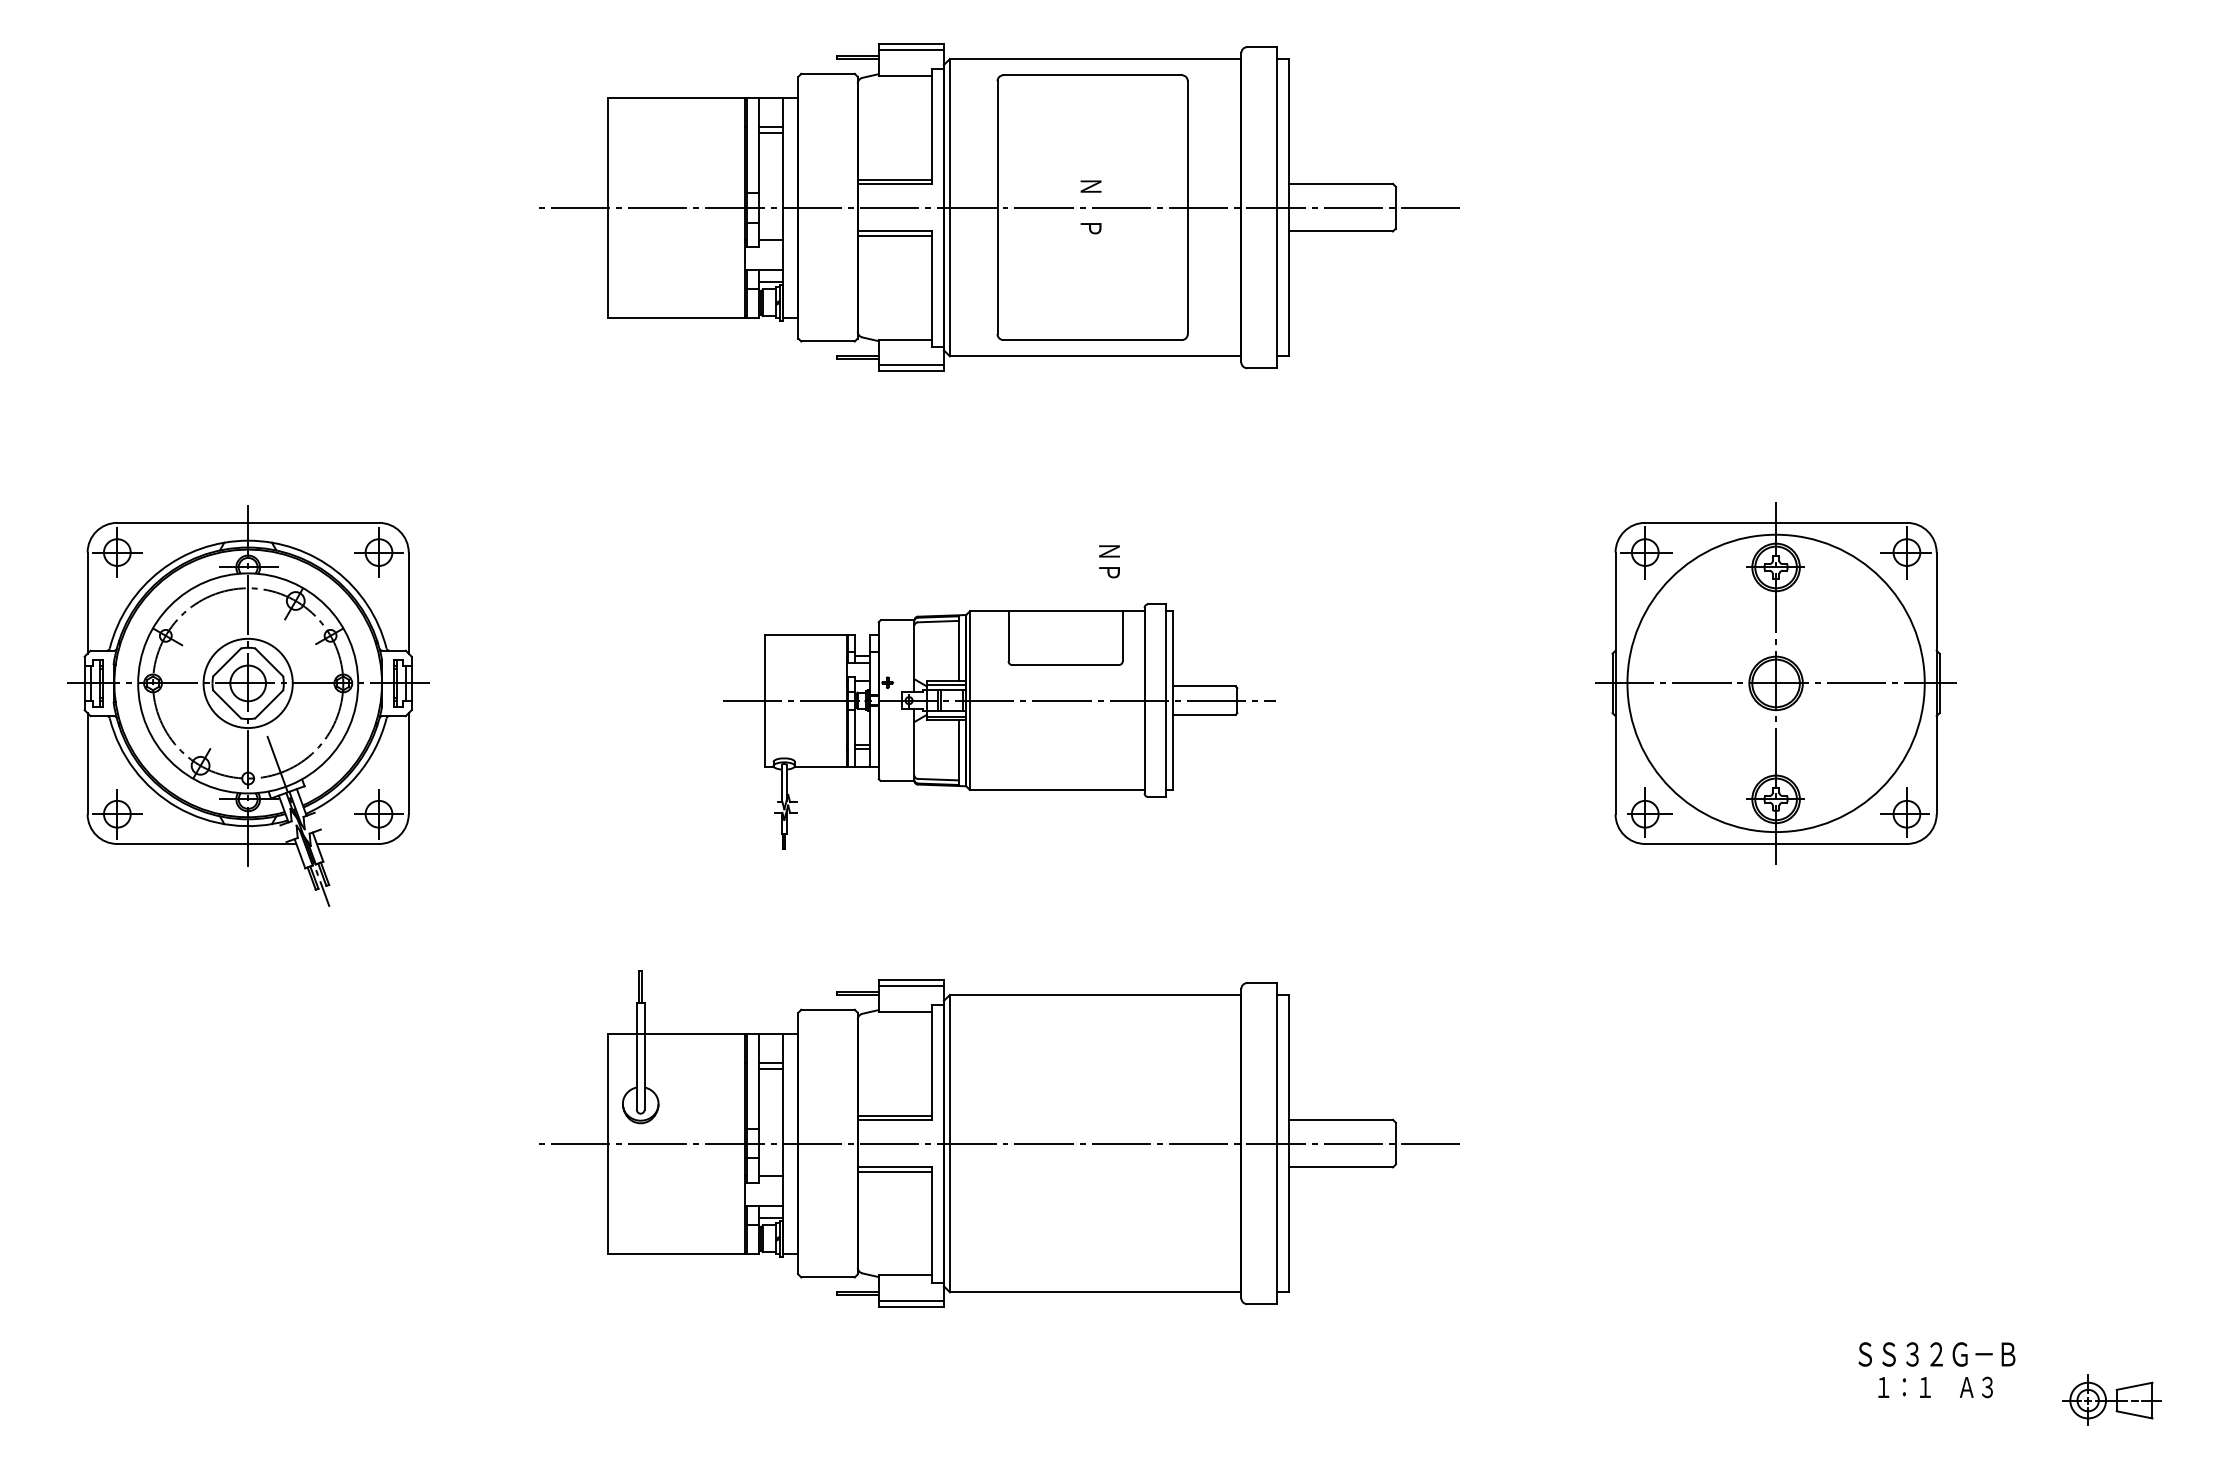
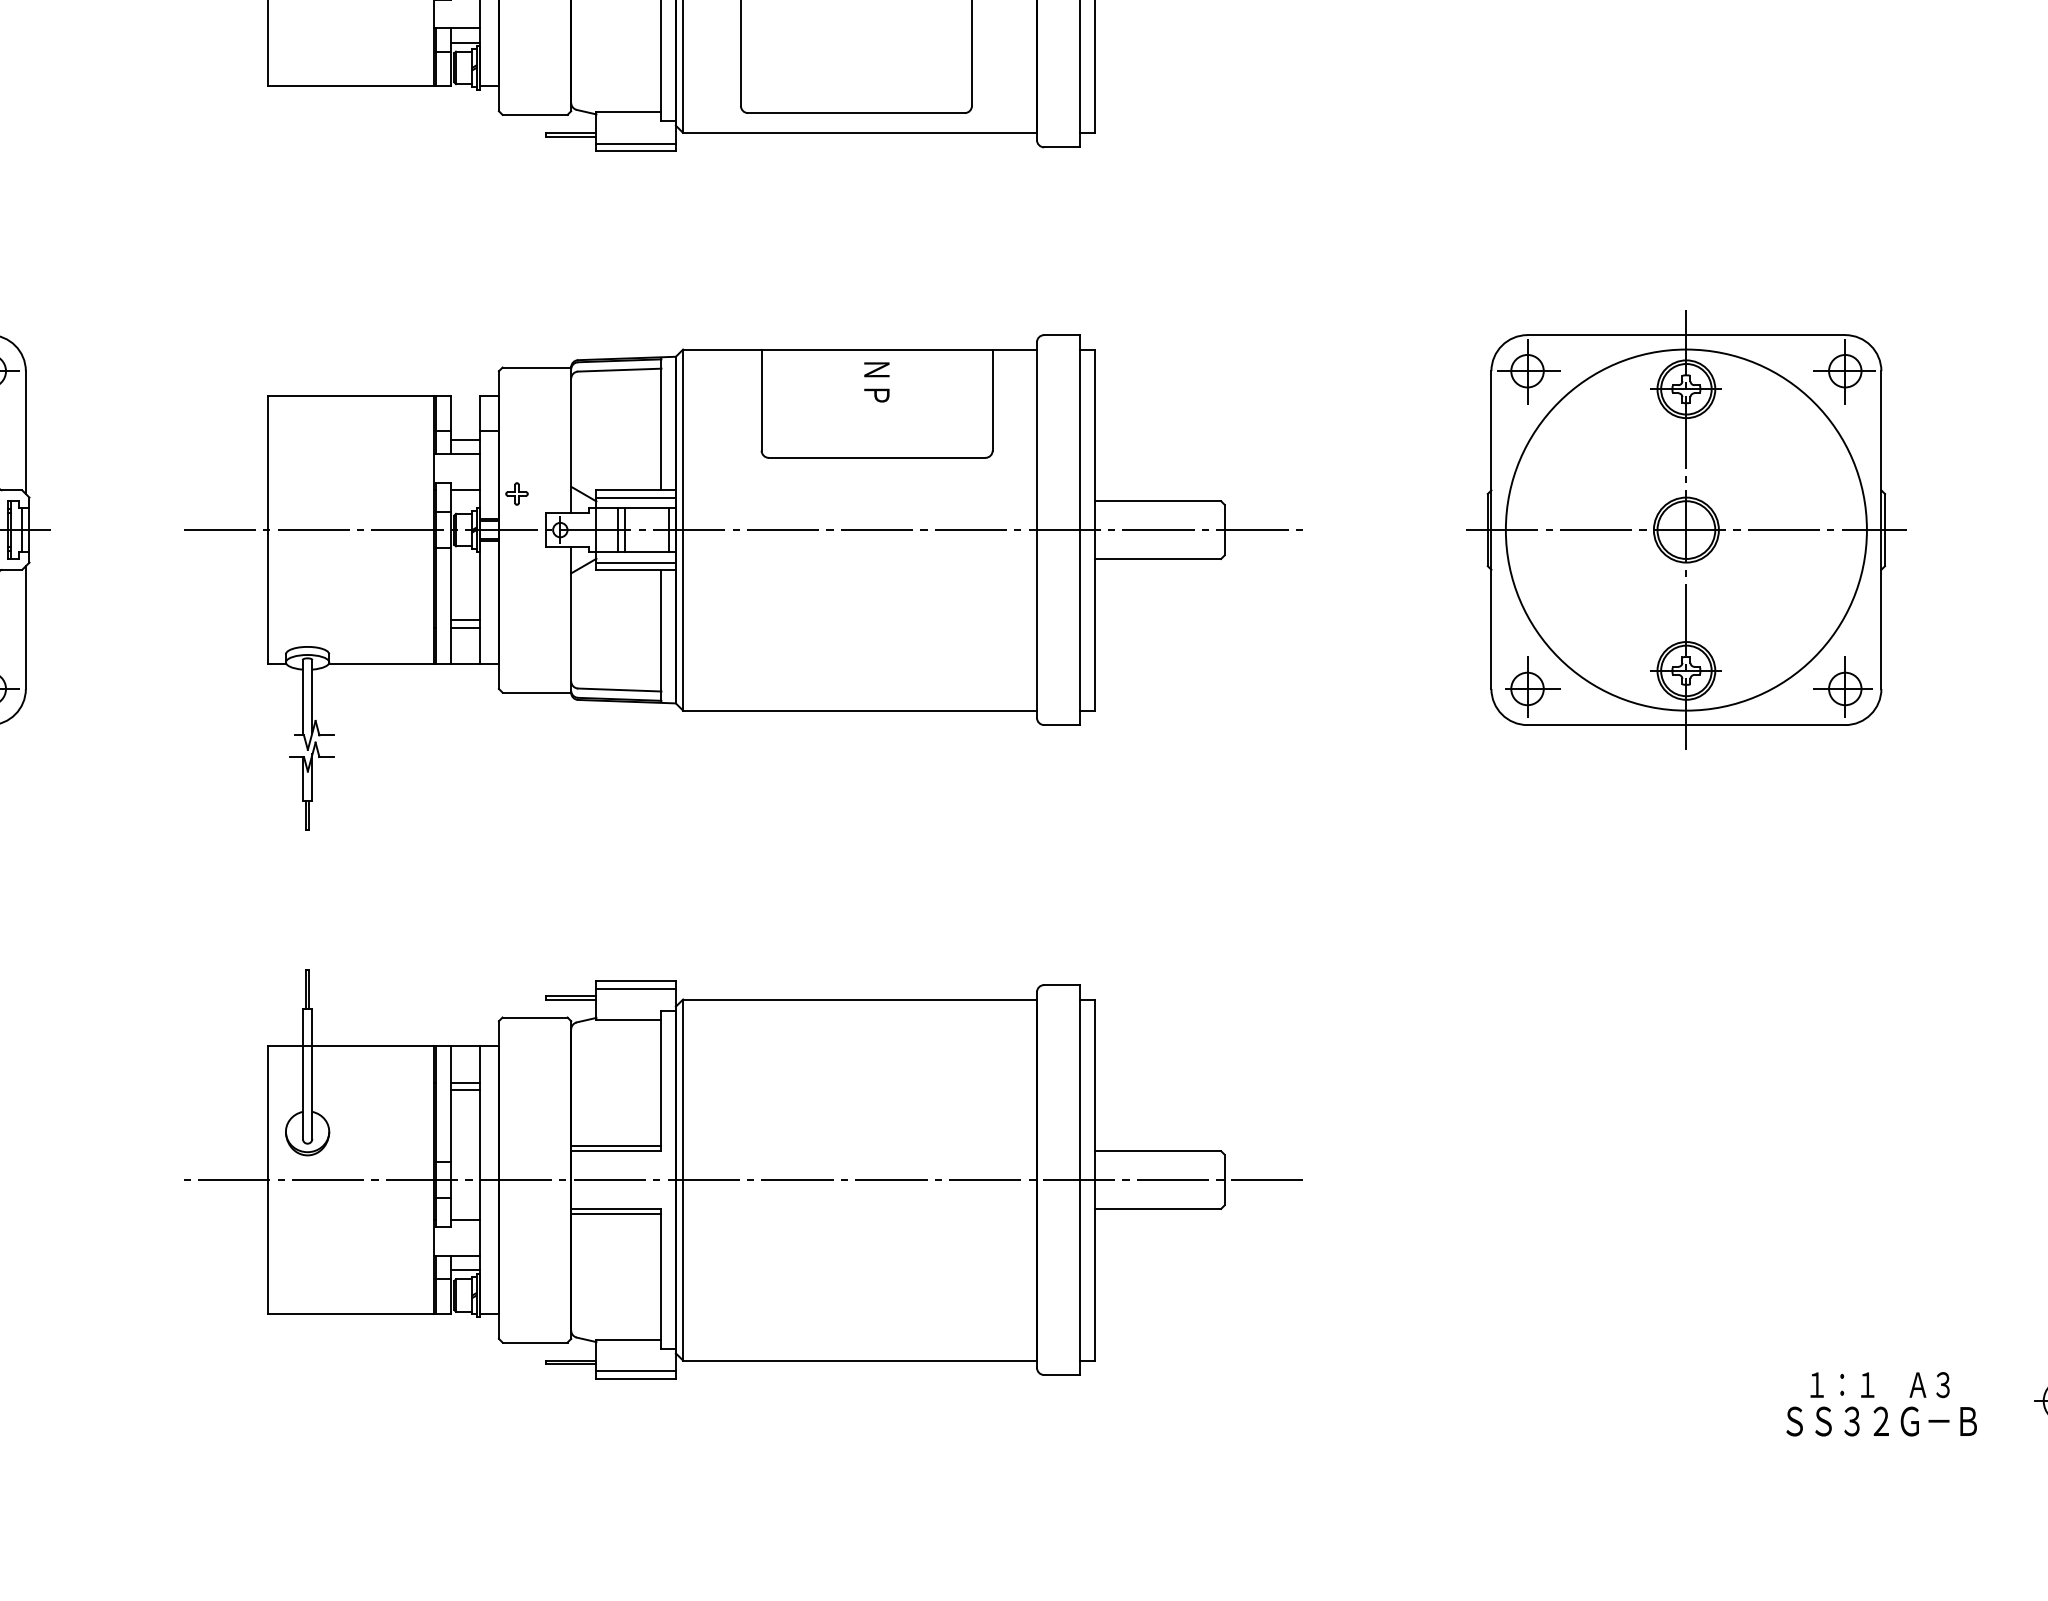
part: (999, 726) -> (743, 582), size x1.67
part: (999, 1138) -> (743, 1173), moved
text: (1936, 1354) -> (1881, 1421), moved

